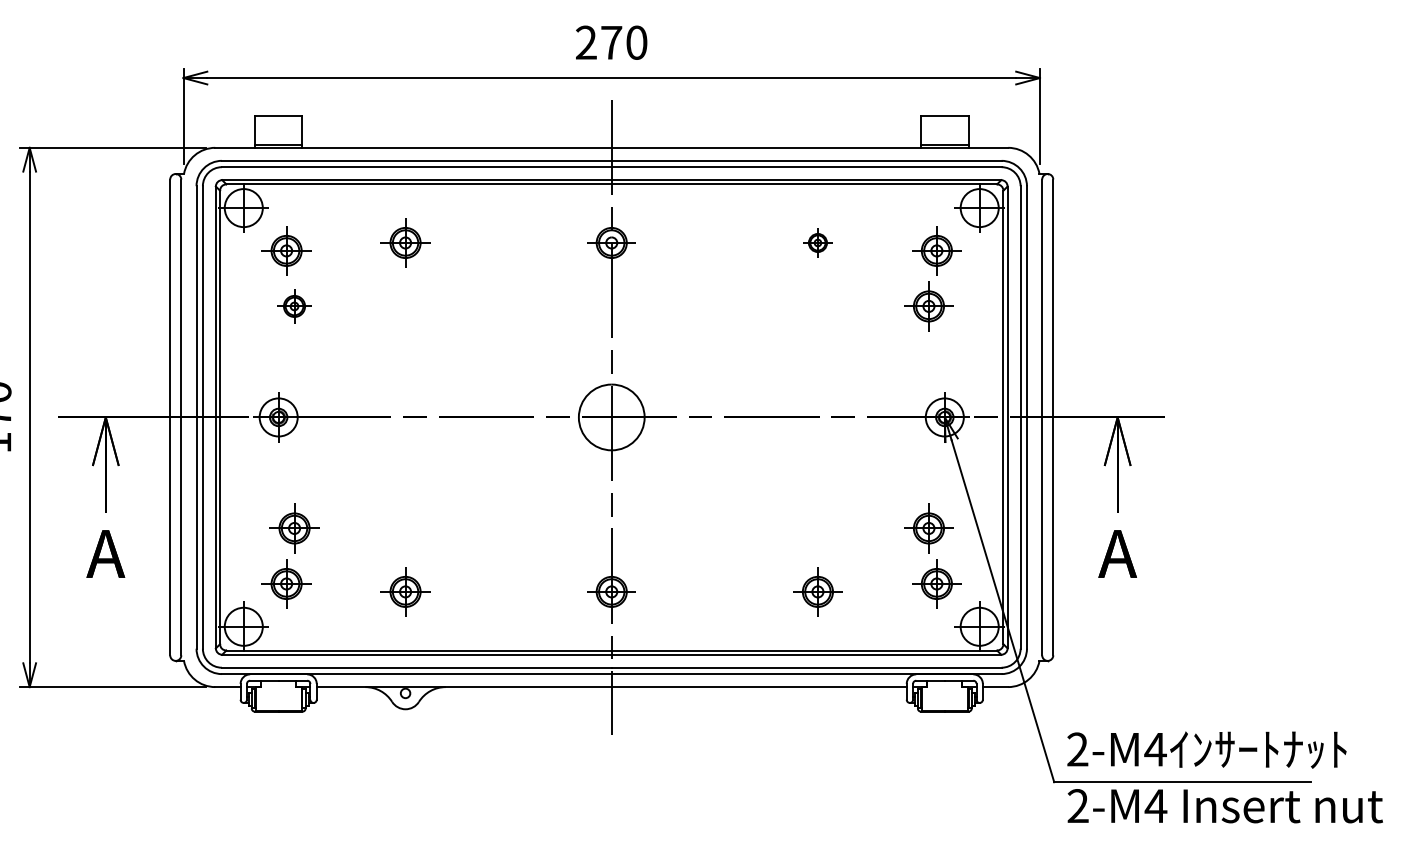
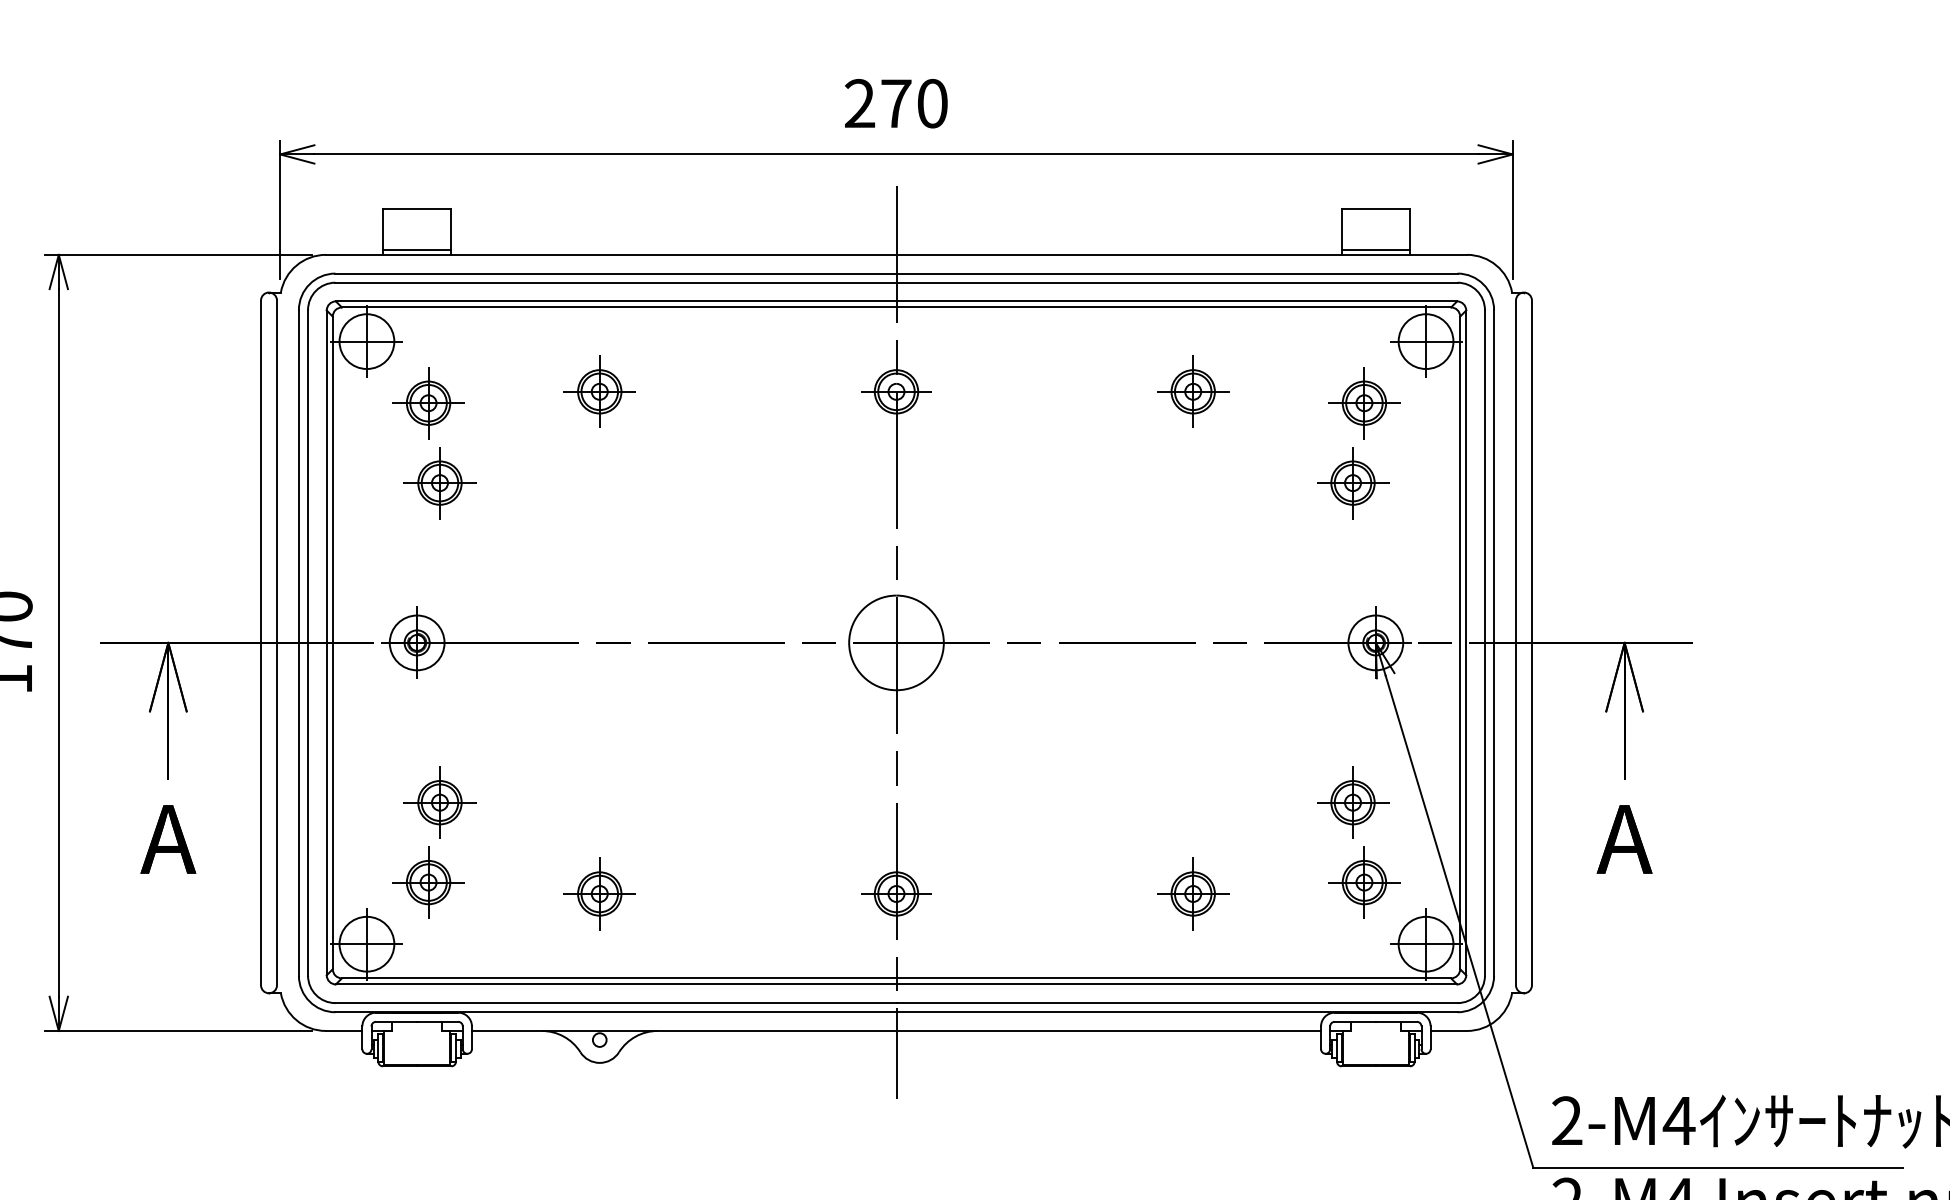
part: (817, 242) -> (1192, 391), size x1.67
part: (294, 306) -> (439, 483), size x1.43

